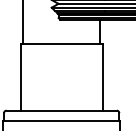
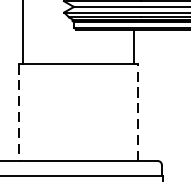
line: (102, 76) -> (137, 111), solid -> dashed
line: (20, 77) -> (19, 113), solid -> dashed

